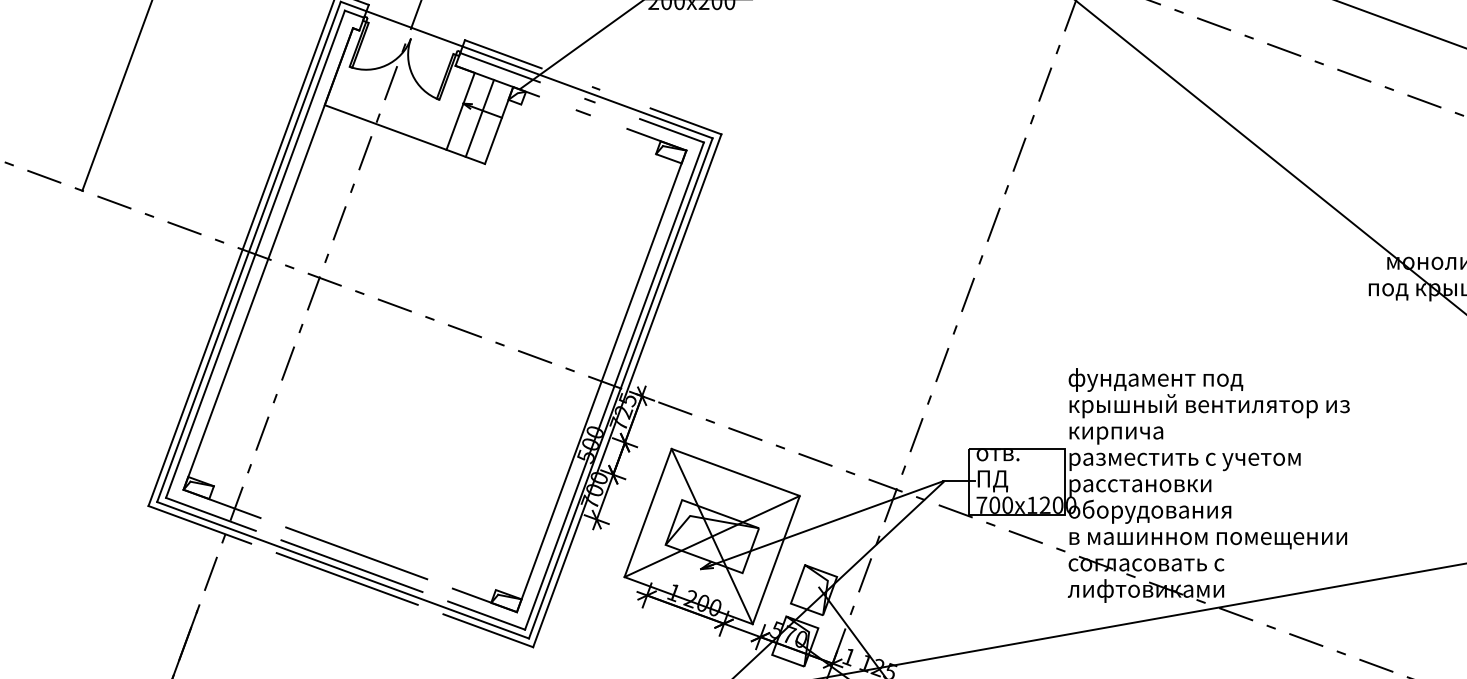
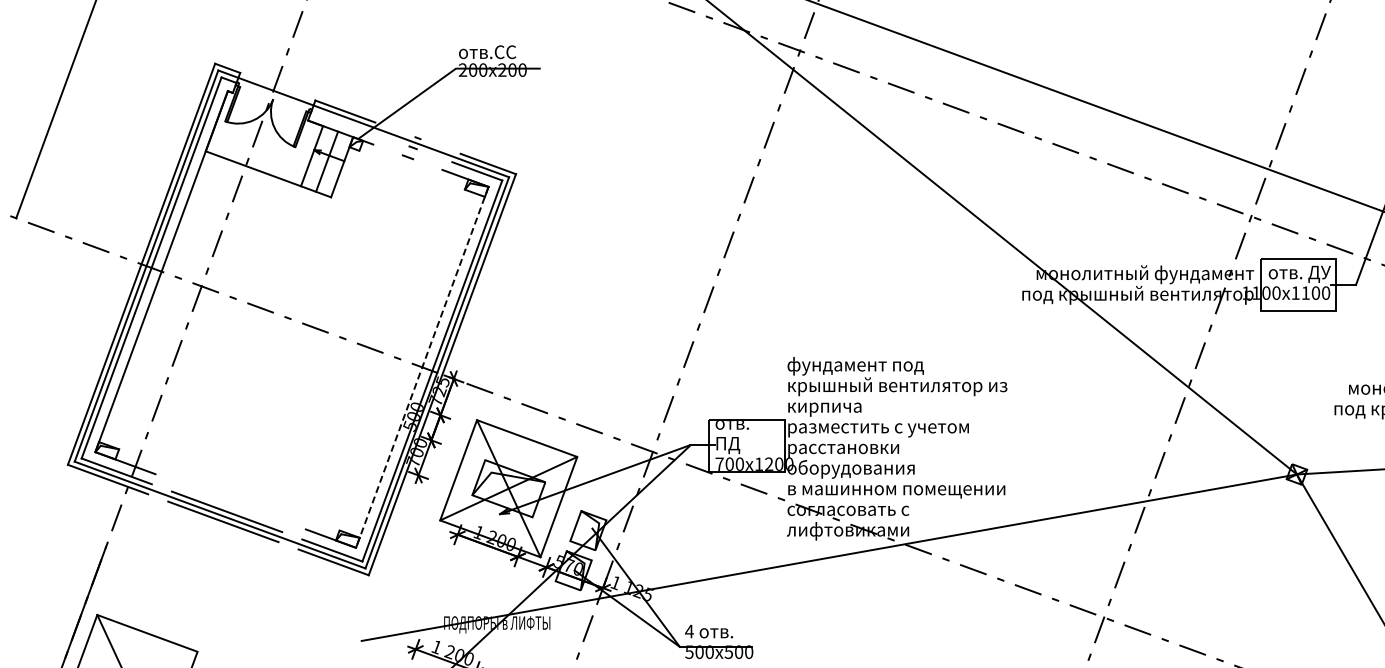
line: (499, 67) -> (342, 121), removed
line: (601, 381) -> (422, 367), solid -> dashed
line: (356, 552) -> (230, 501), removed

